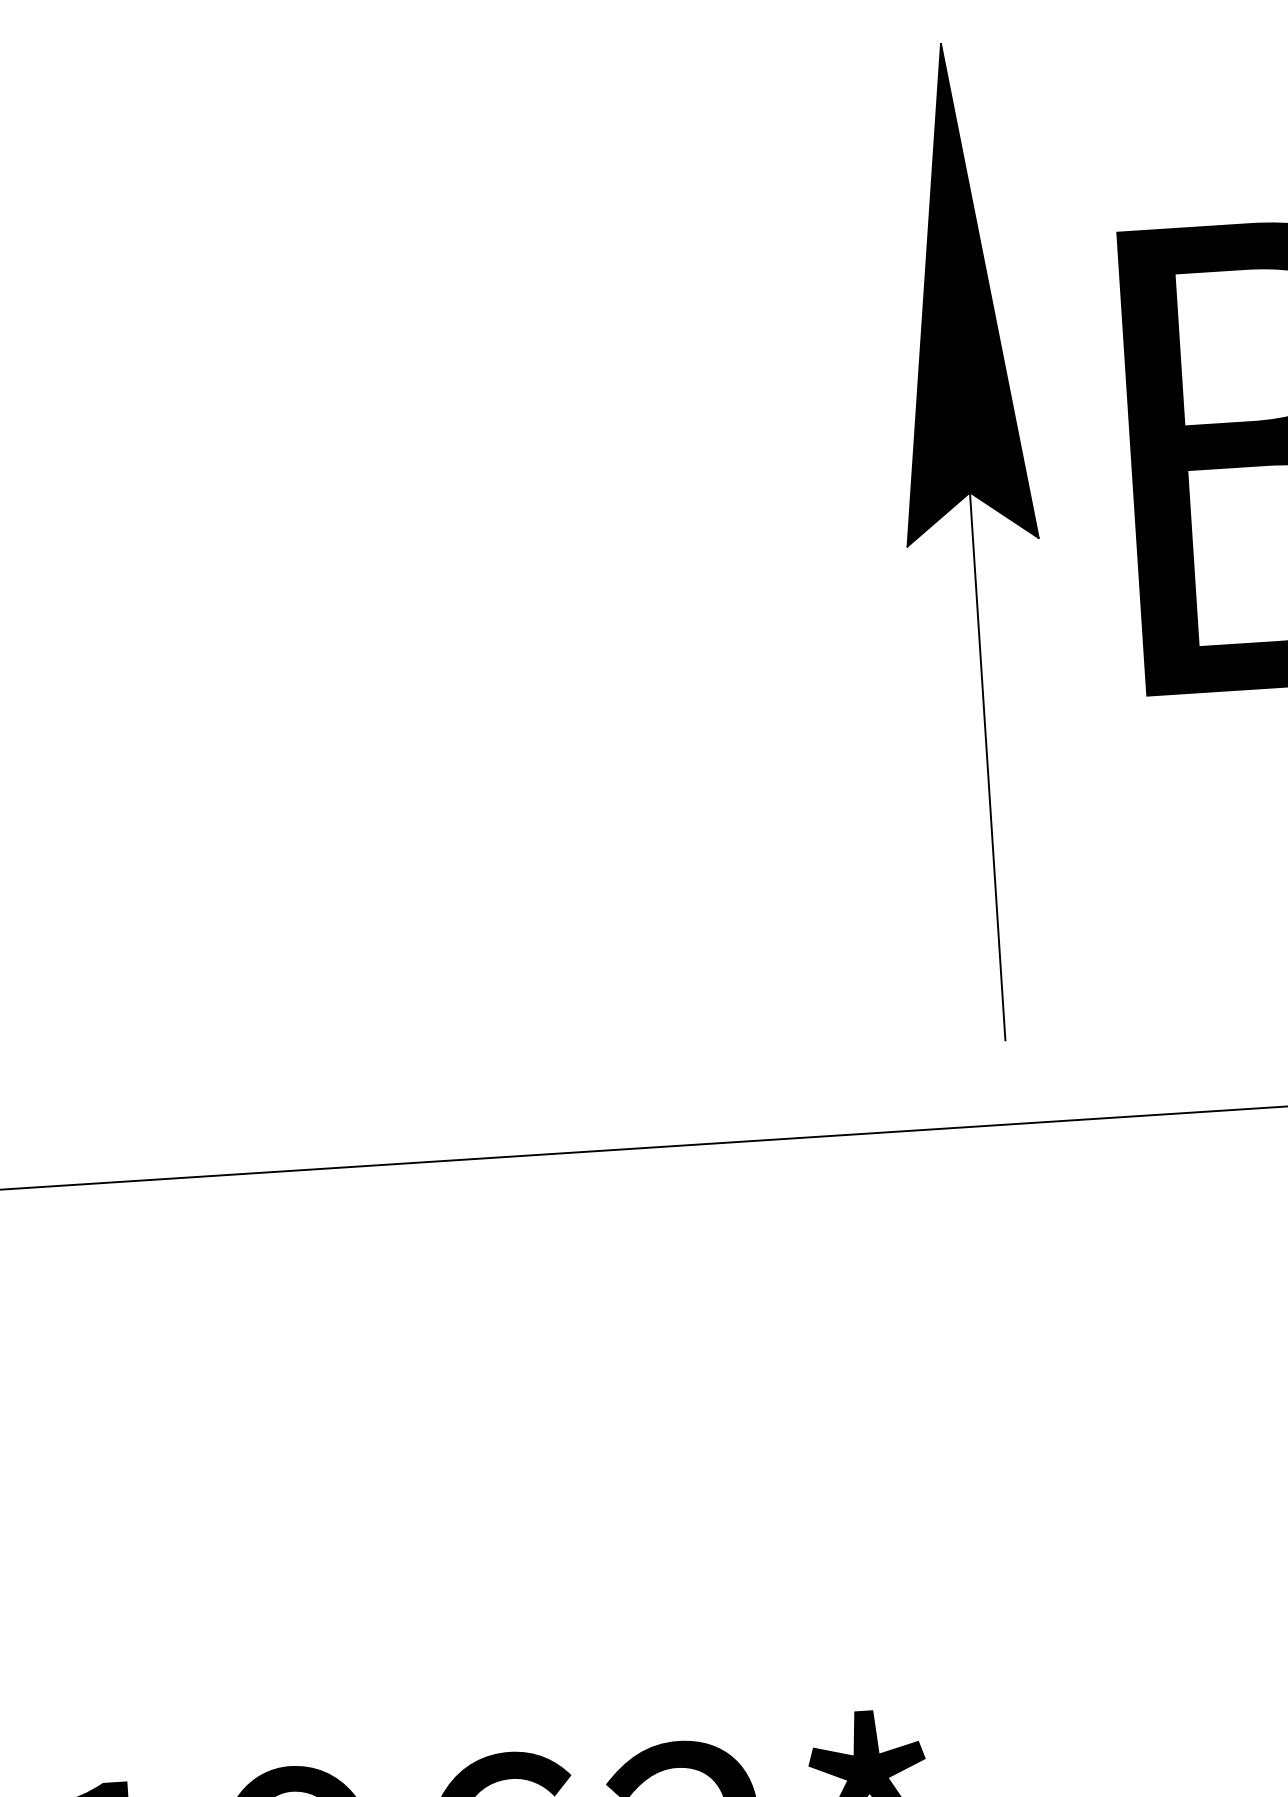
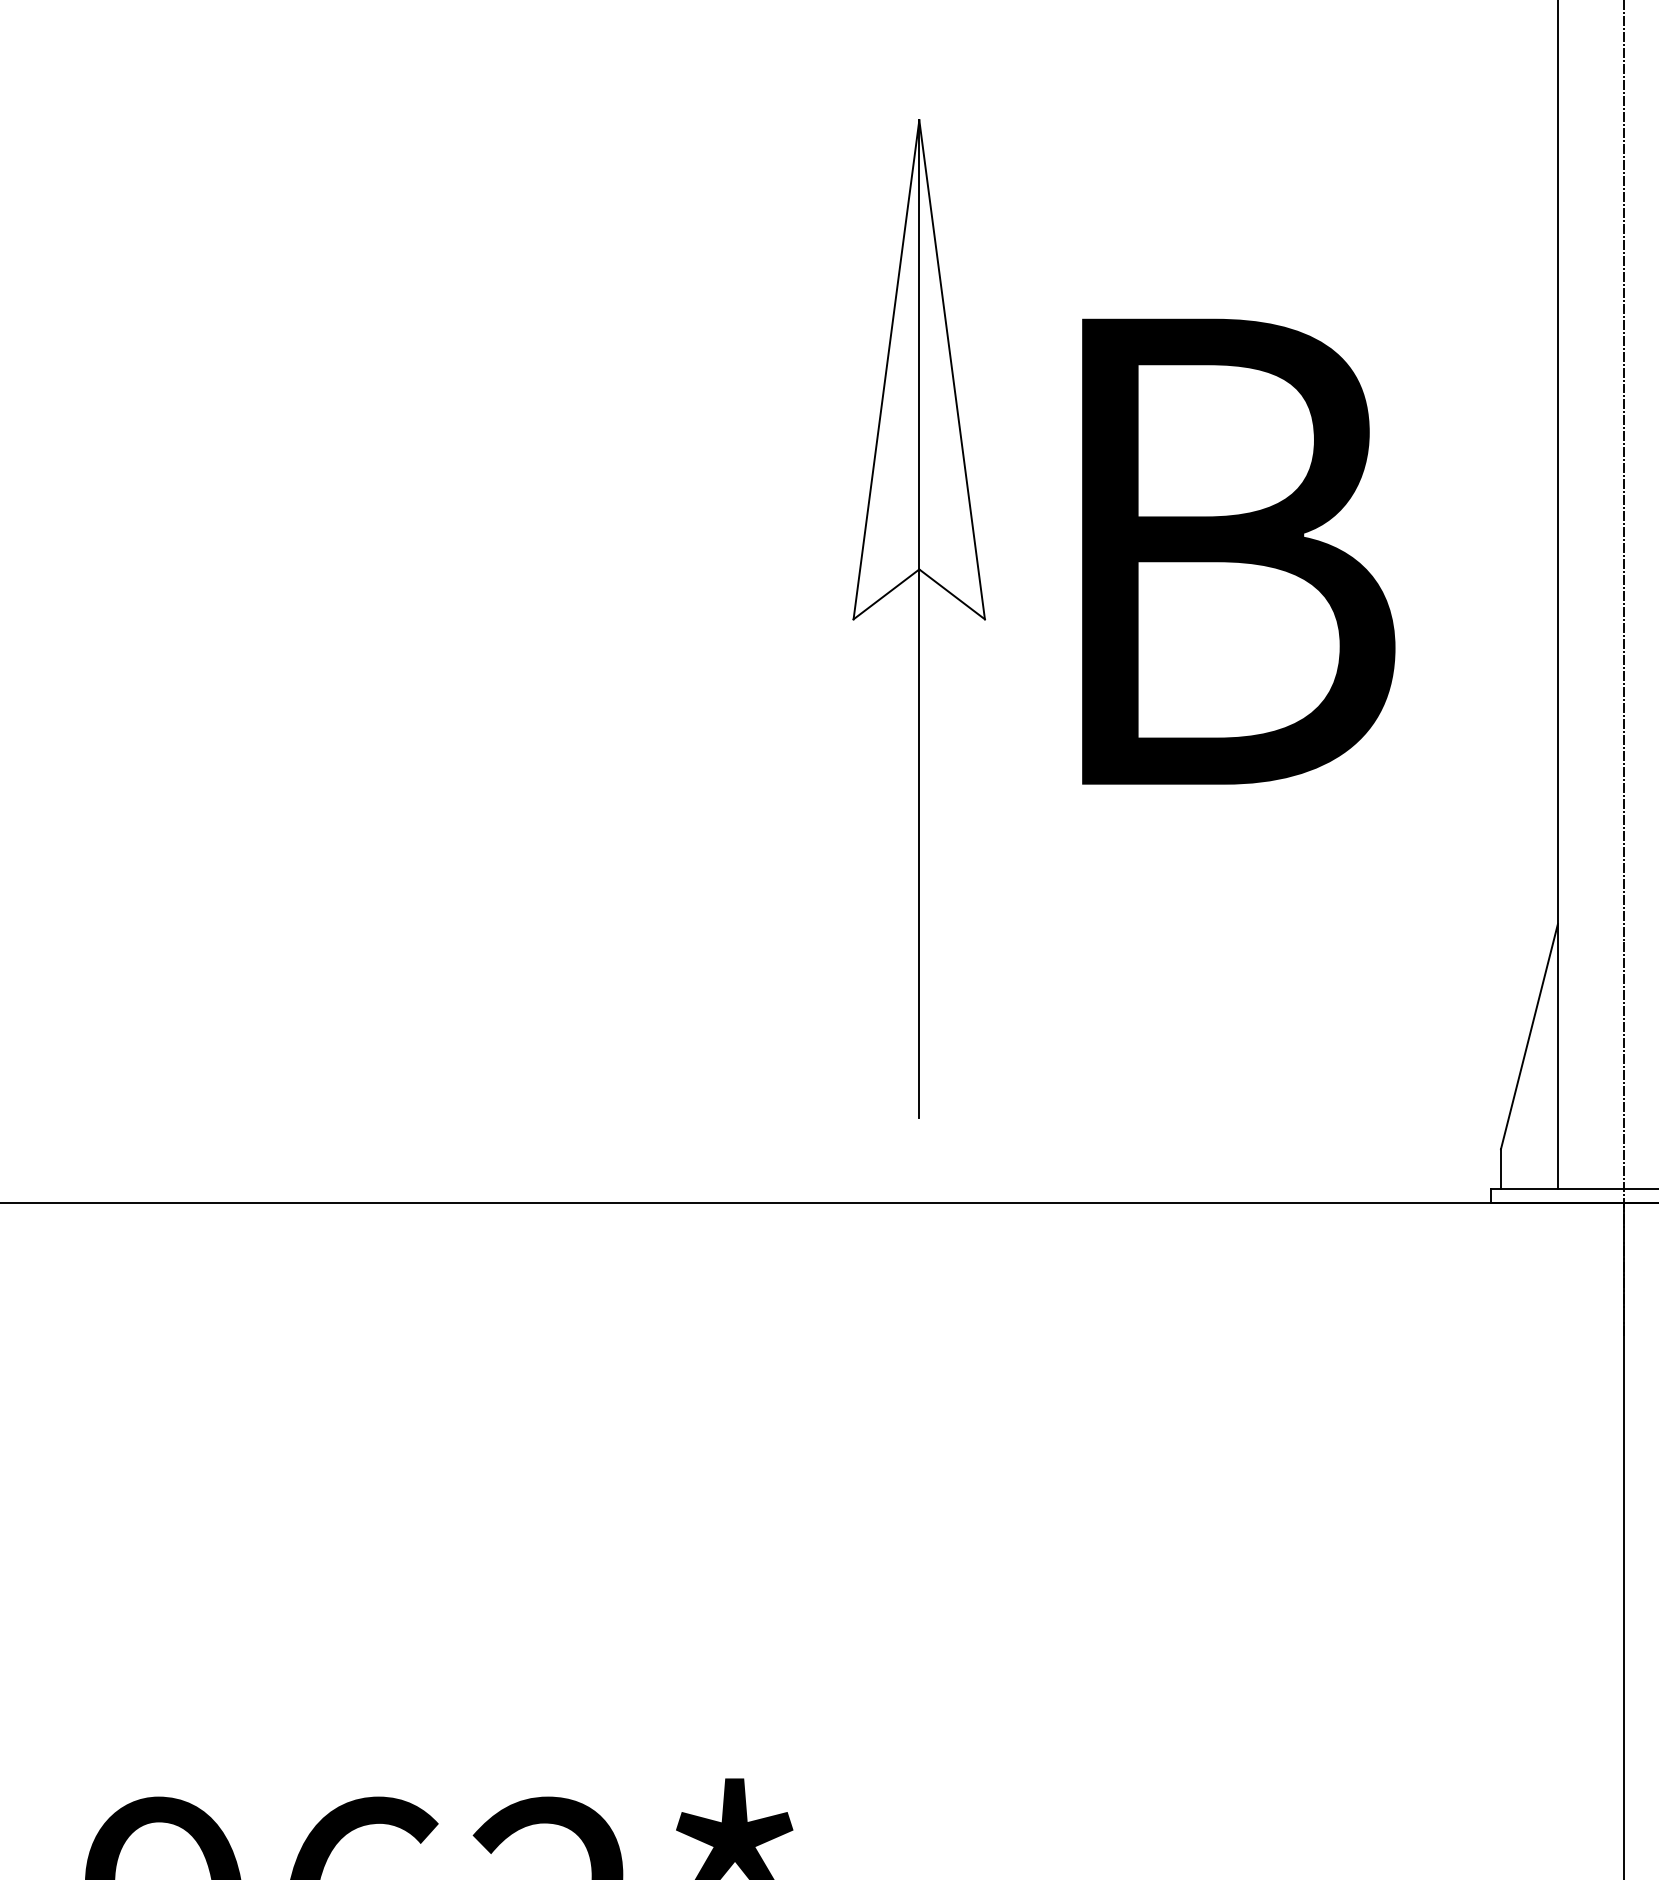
fill: (956, 292) -> (918, 369), removed

